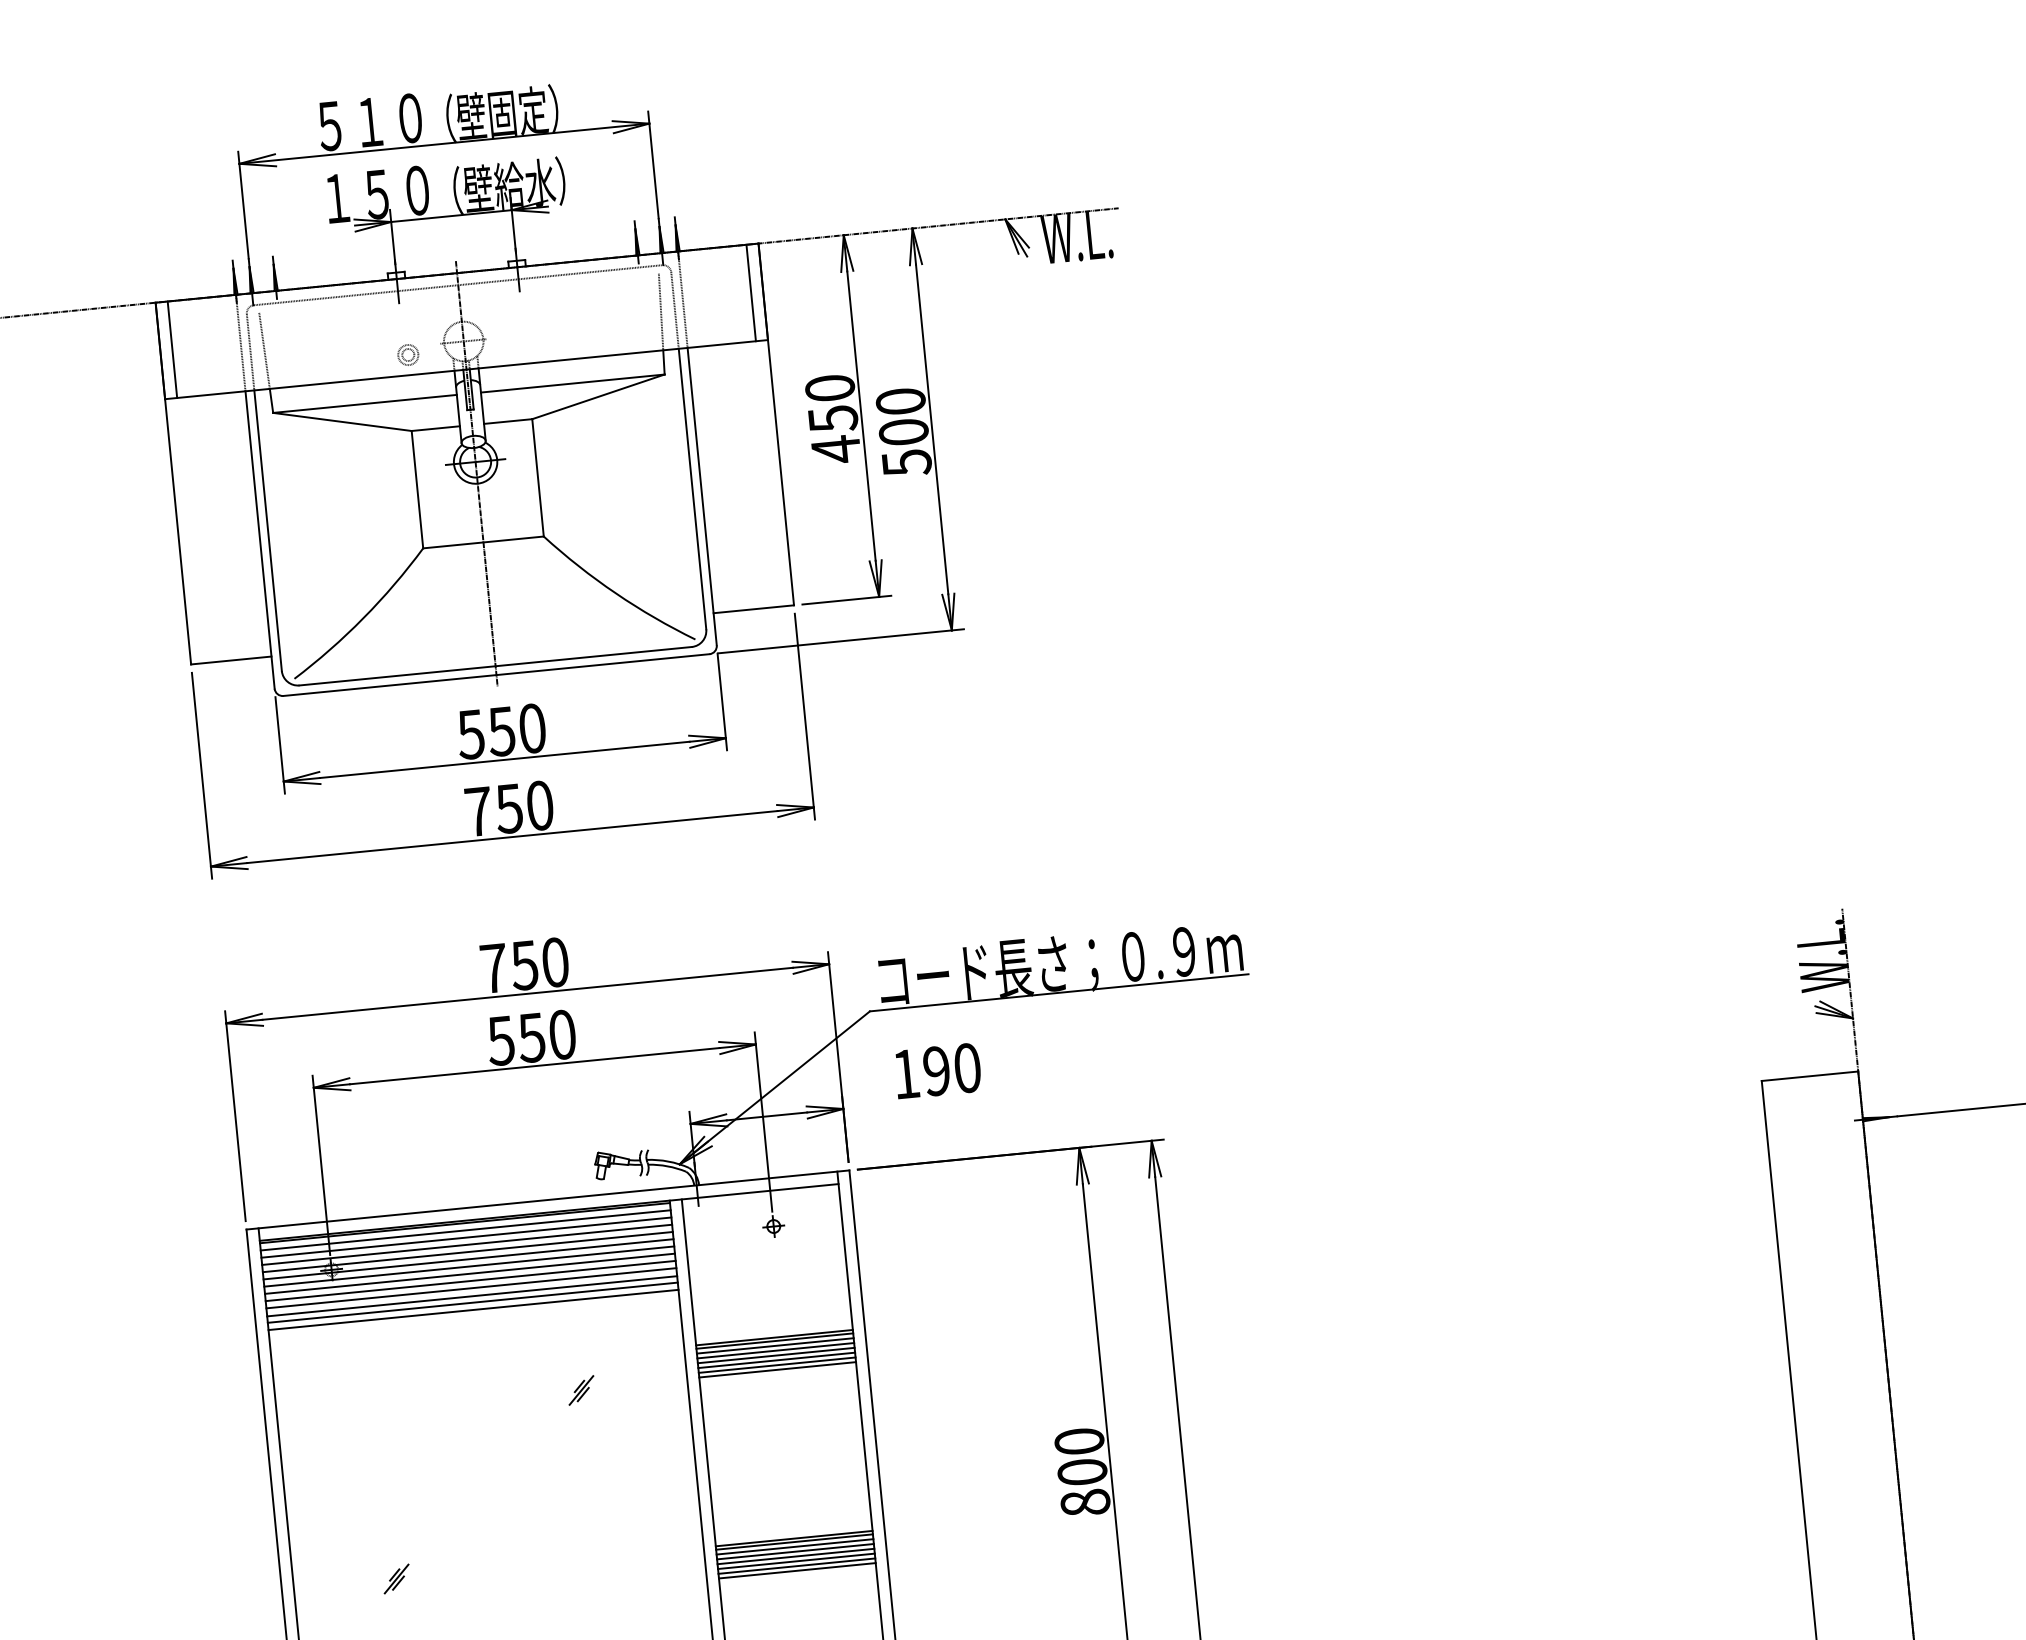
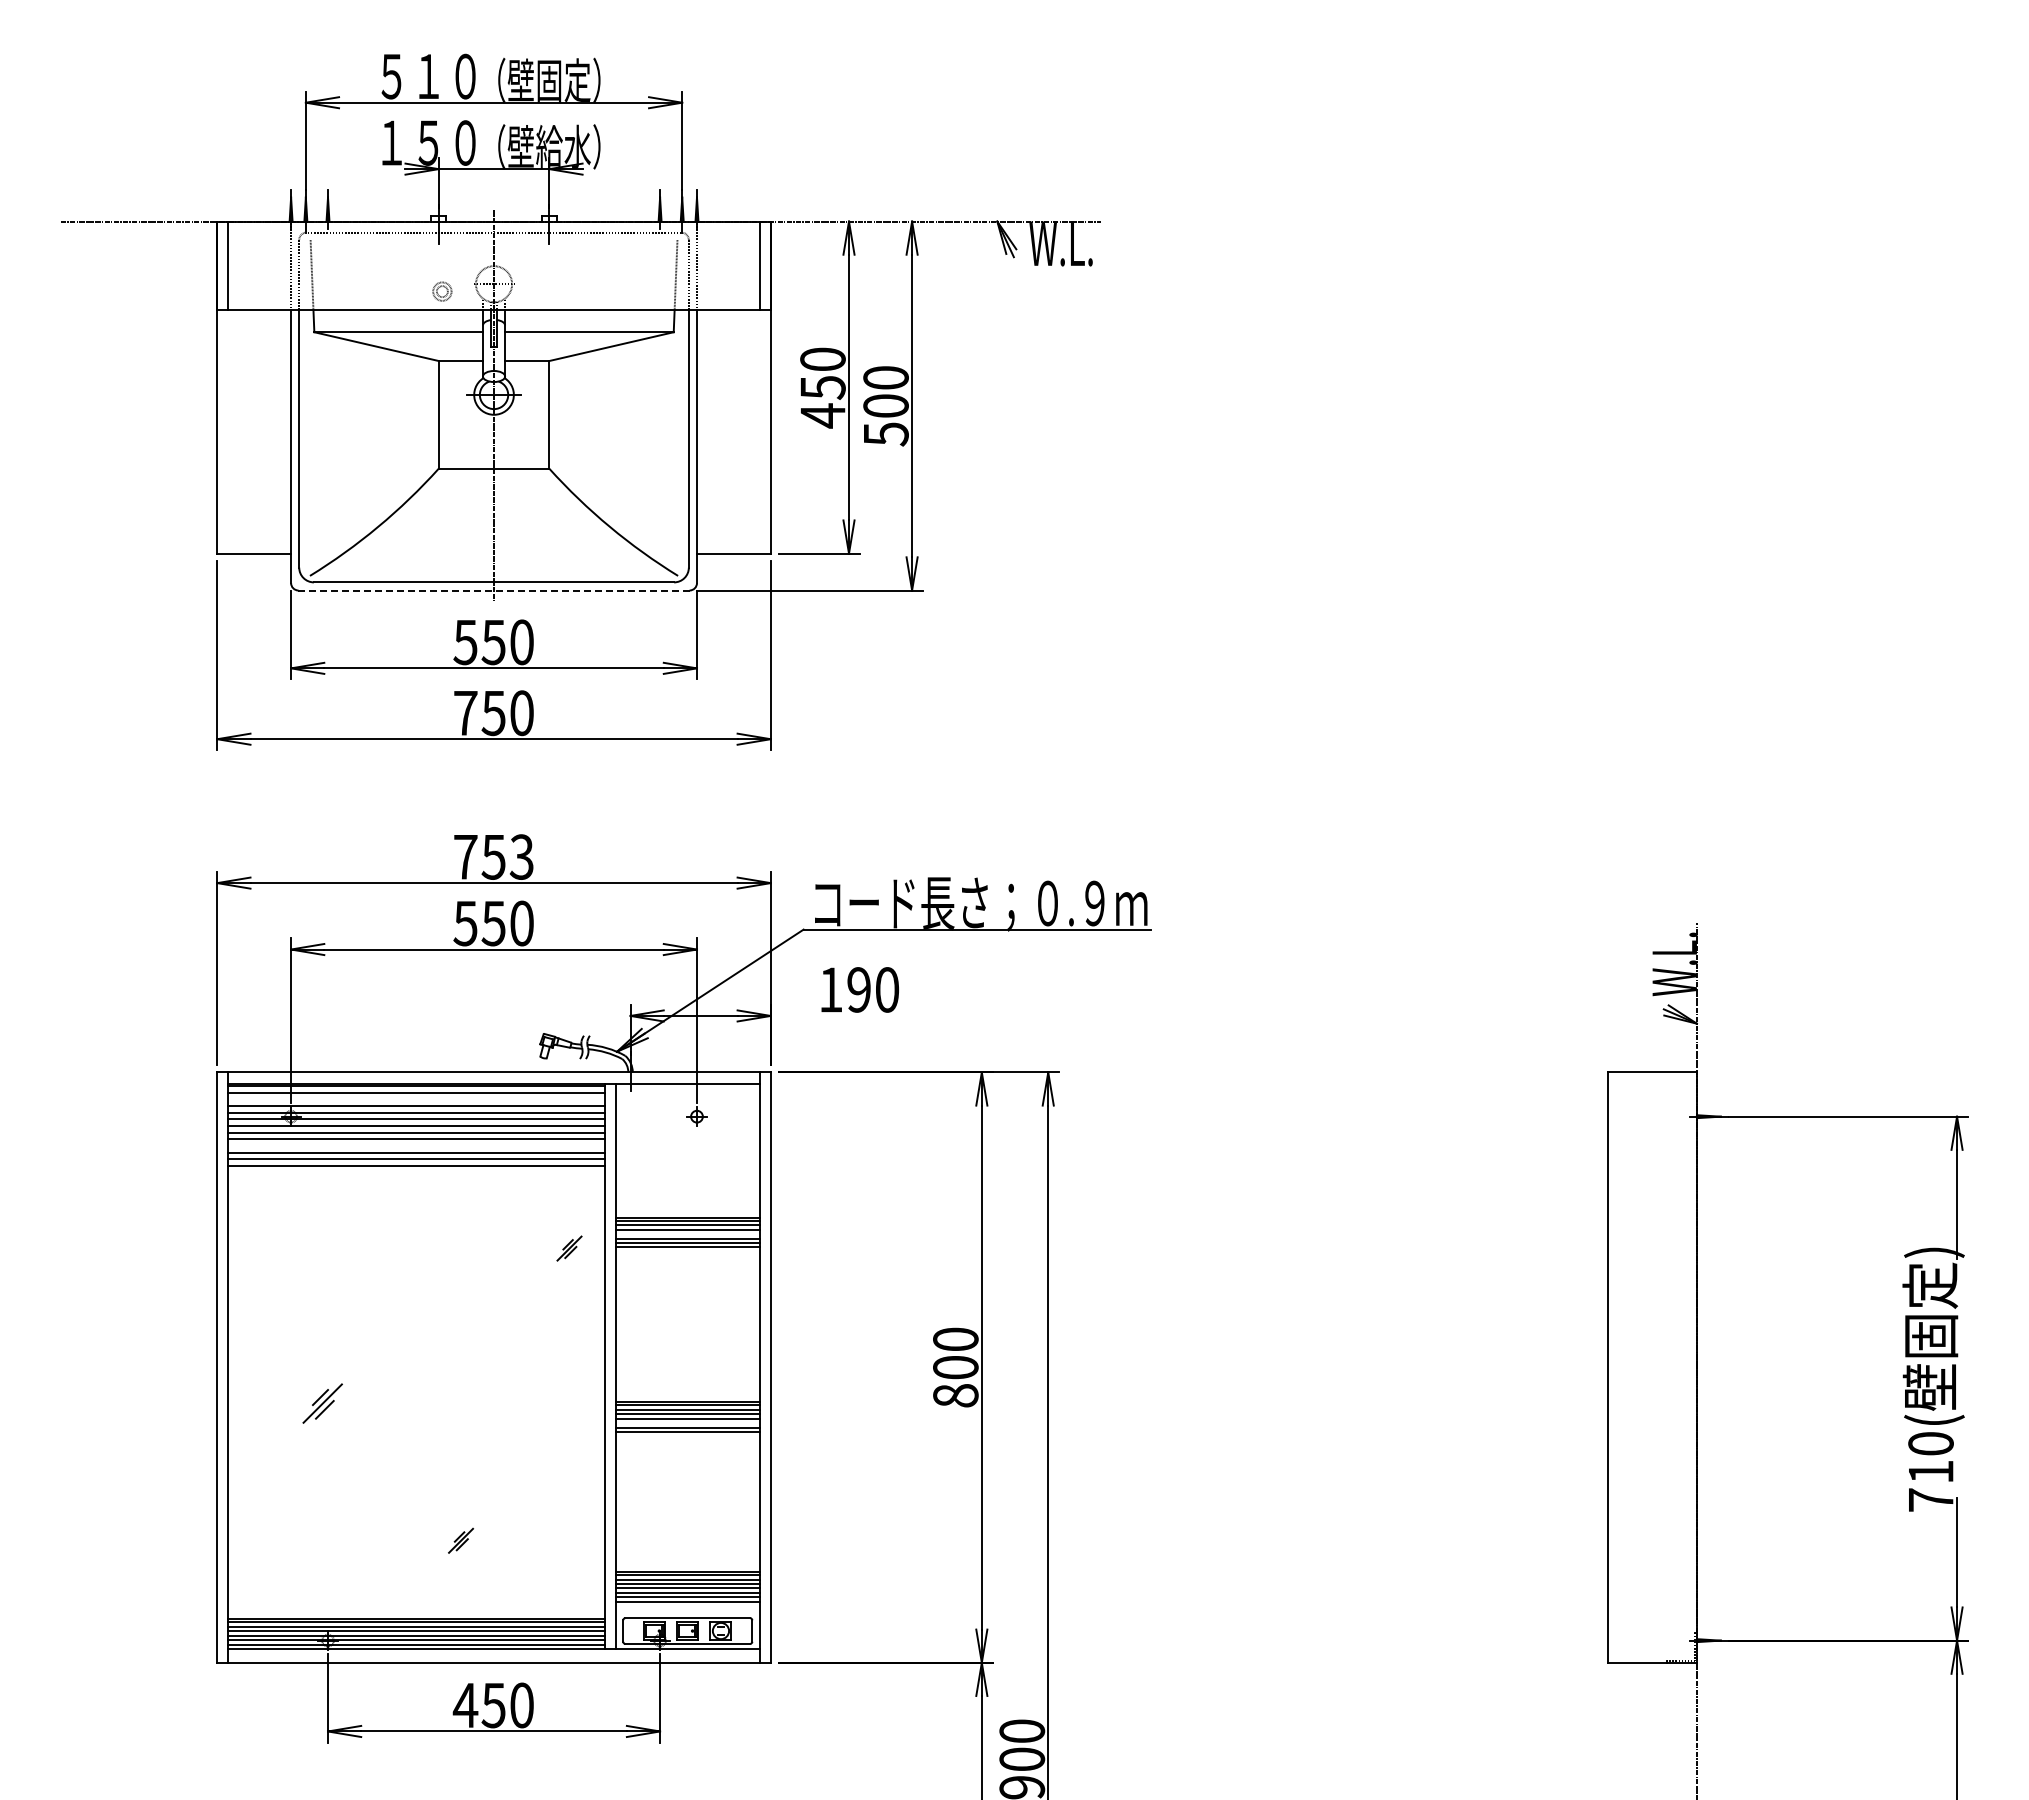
line: (496, 675) -> (494, 590), solid -> dashed
text: (554, 961) -> (521, 856), 750 -> 753
line: (466, 1237) -> (416, 1099), removed
line: (471, 1287) -> (416, 1145), removed
line: (776, 1355) -> (687, 1234), removed
part: (581, 1390) -> (569, 1248), moved
line: (796, 1561) -> (687, 1423), removed
part: (396, 1578) -> (322, 1403), size x1.6

